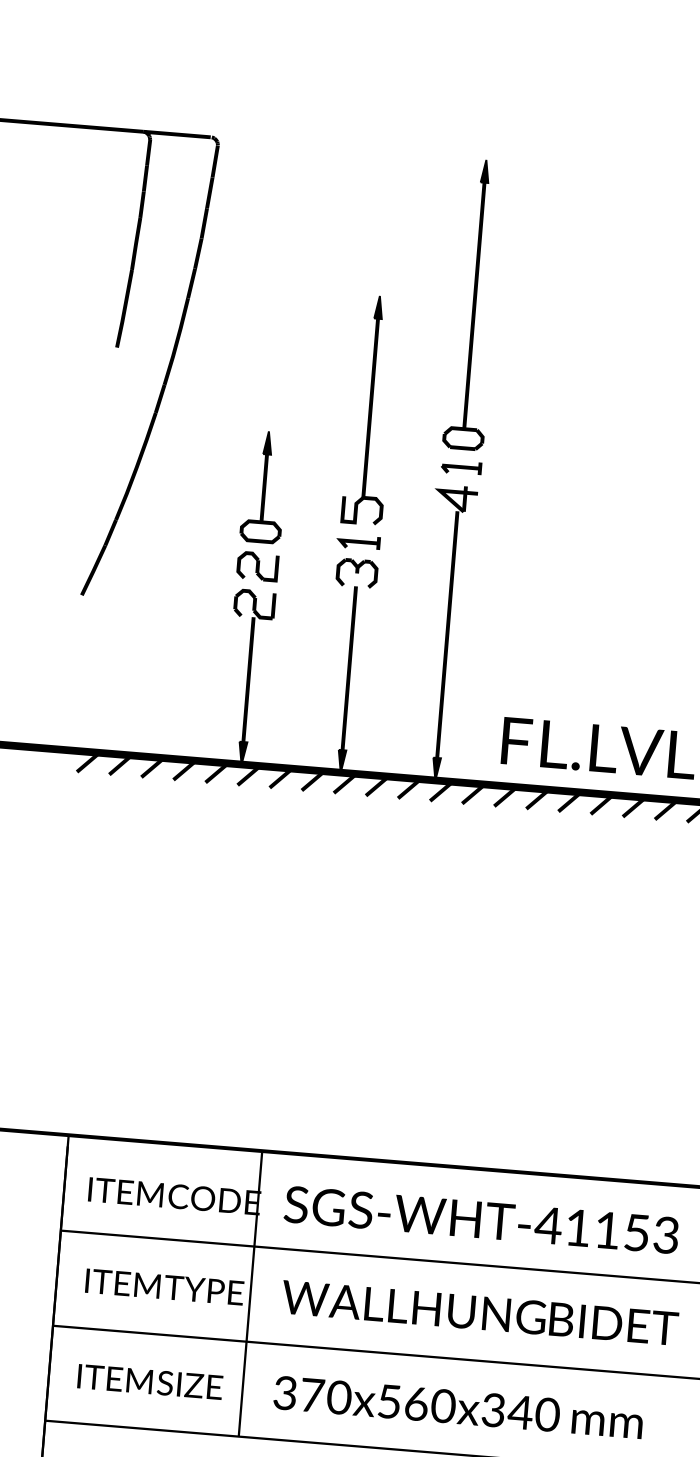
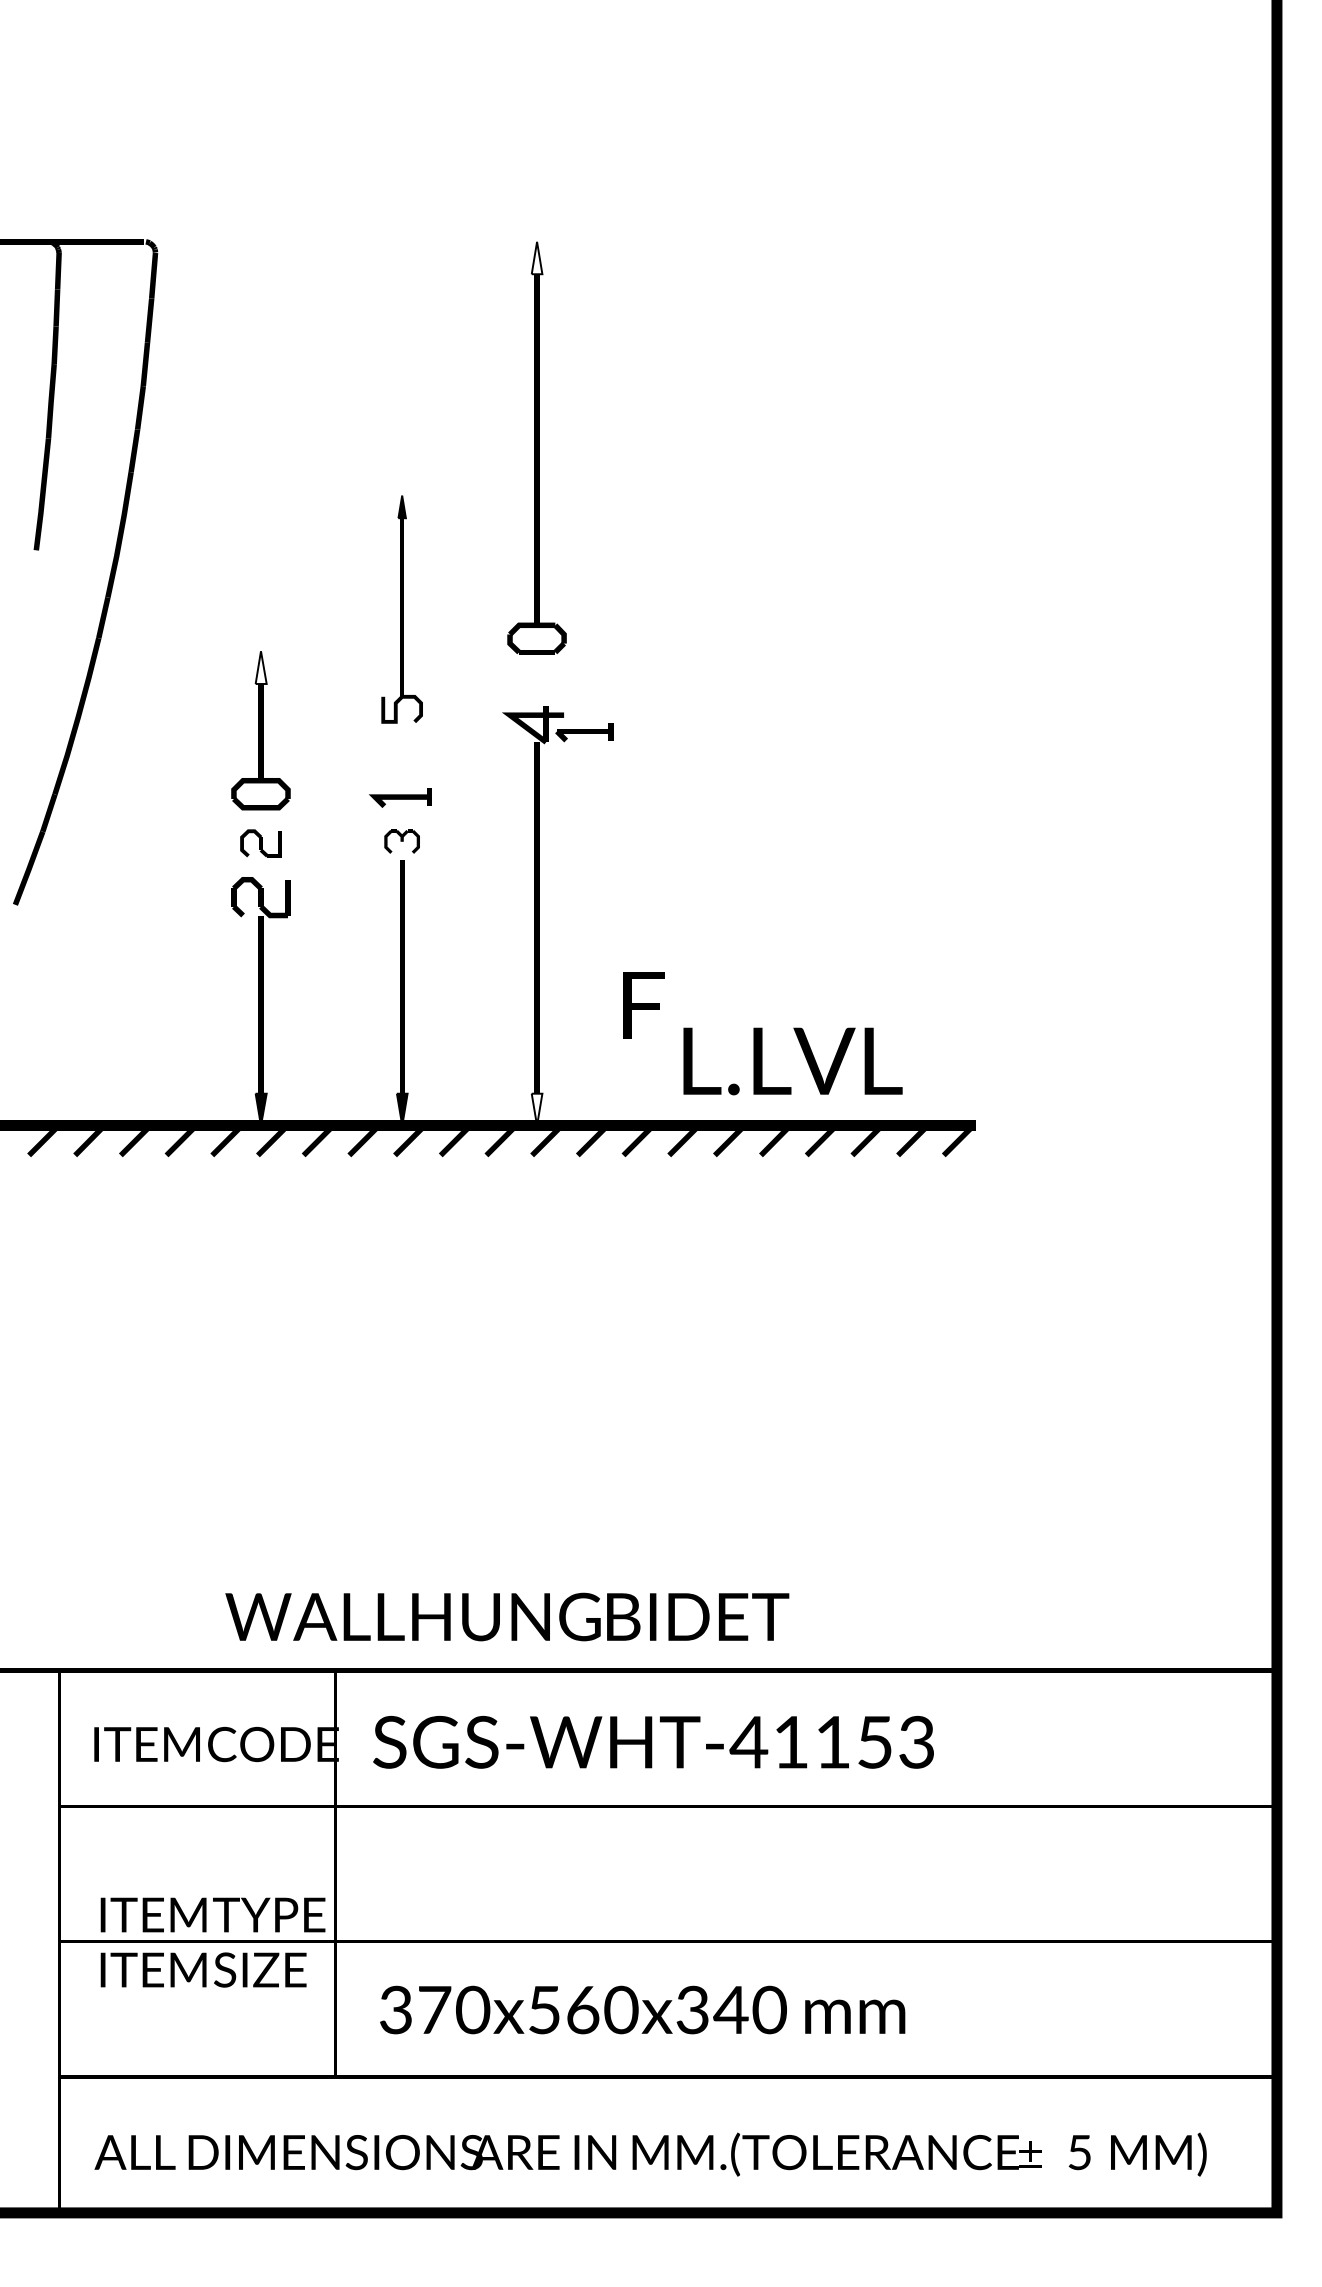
fill: (485, 171) -> (536, 258), removed
part: (369, 410) -> (401, 609), size x0.7
fill: (267, 442) -> (260, 667), removed
part: (461, 467) -> (584, 732), moved
part: (257, 566) -> (260, 843), size x0.7
part: (356, 573) -> (401, 841), size x0.6
text: (516, 741) -> (643, 1005), moved
fill: (435, 769) -> (536, 1109), removed
text: (164, 1286) -> (212, 1914), moved
text: (480, 1312) -> (507, 1616), moved
text: (150, 1381) -> (203, 1969), moved

